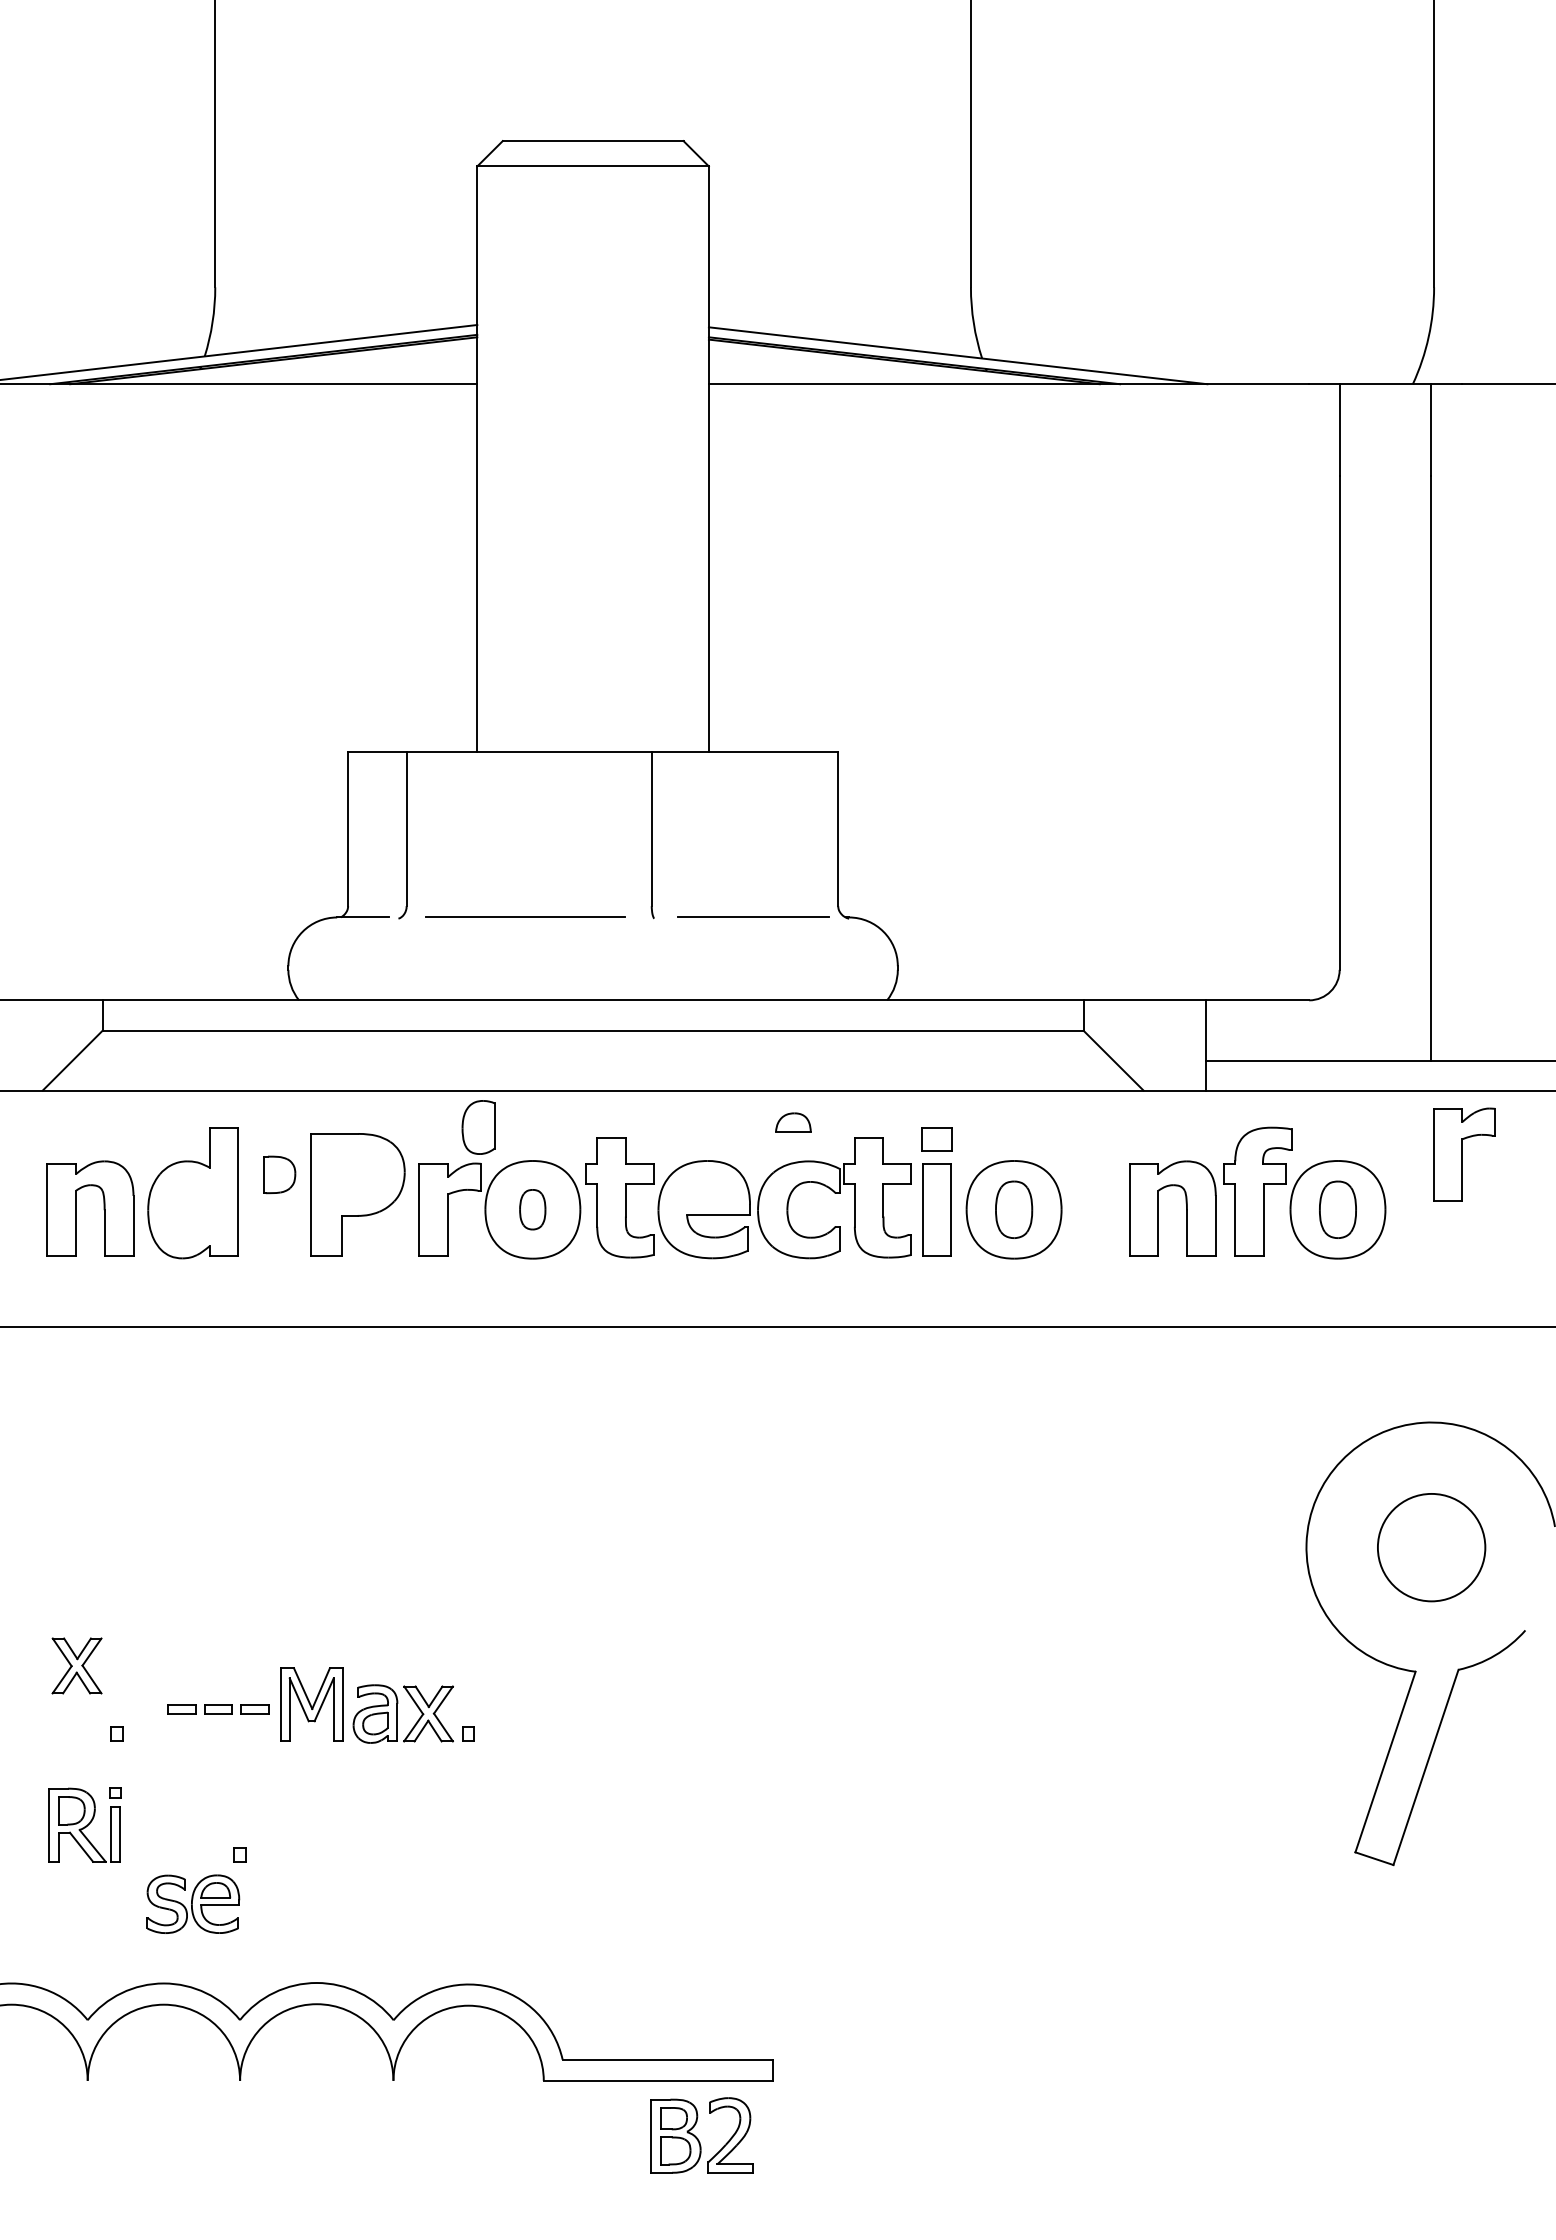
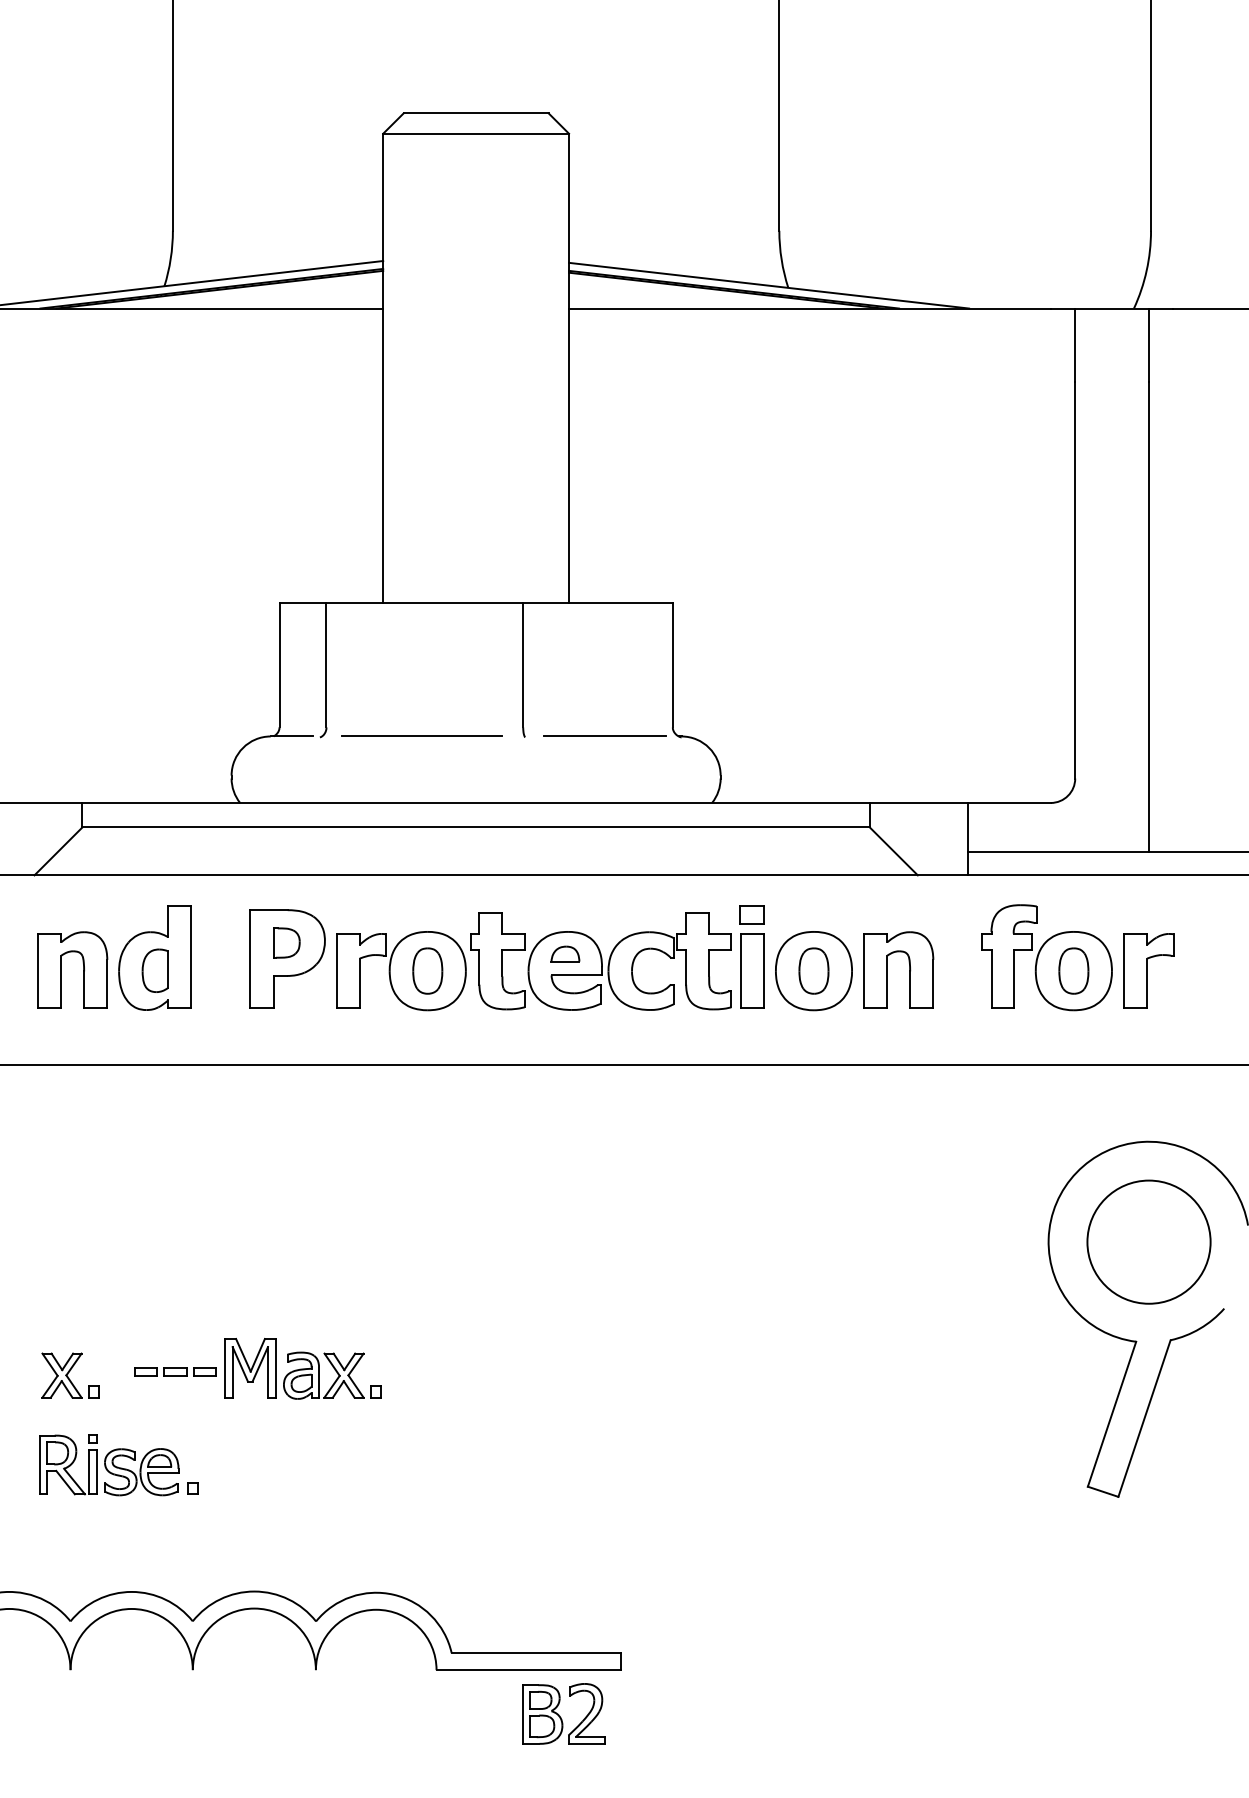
part: (793, 1122) -> (565, 953), moved
part: (478, 1127) -> (155, 970), moved
part: (1464, 1154) -> (1148, 970), moved
part: (279, 1174) -> (287, 942), moved
part: (1185, 1203) -> (908, 966), moved
part: (532, 1209) -> (427, 970), size x1.43
circle: (1431, 1547) -> (1148, 1242), size x1.43
part: (76, 1665) -> (61, 1375), moved
part: (193, 1903) -> (141, 1471), moved

